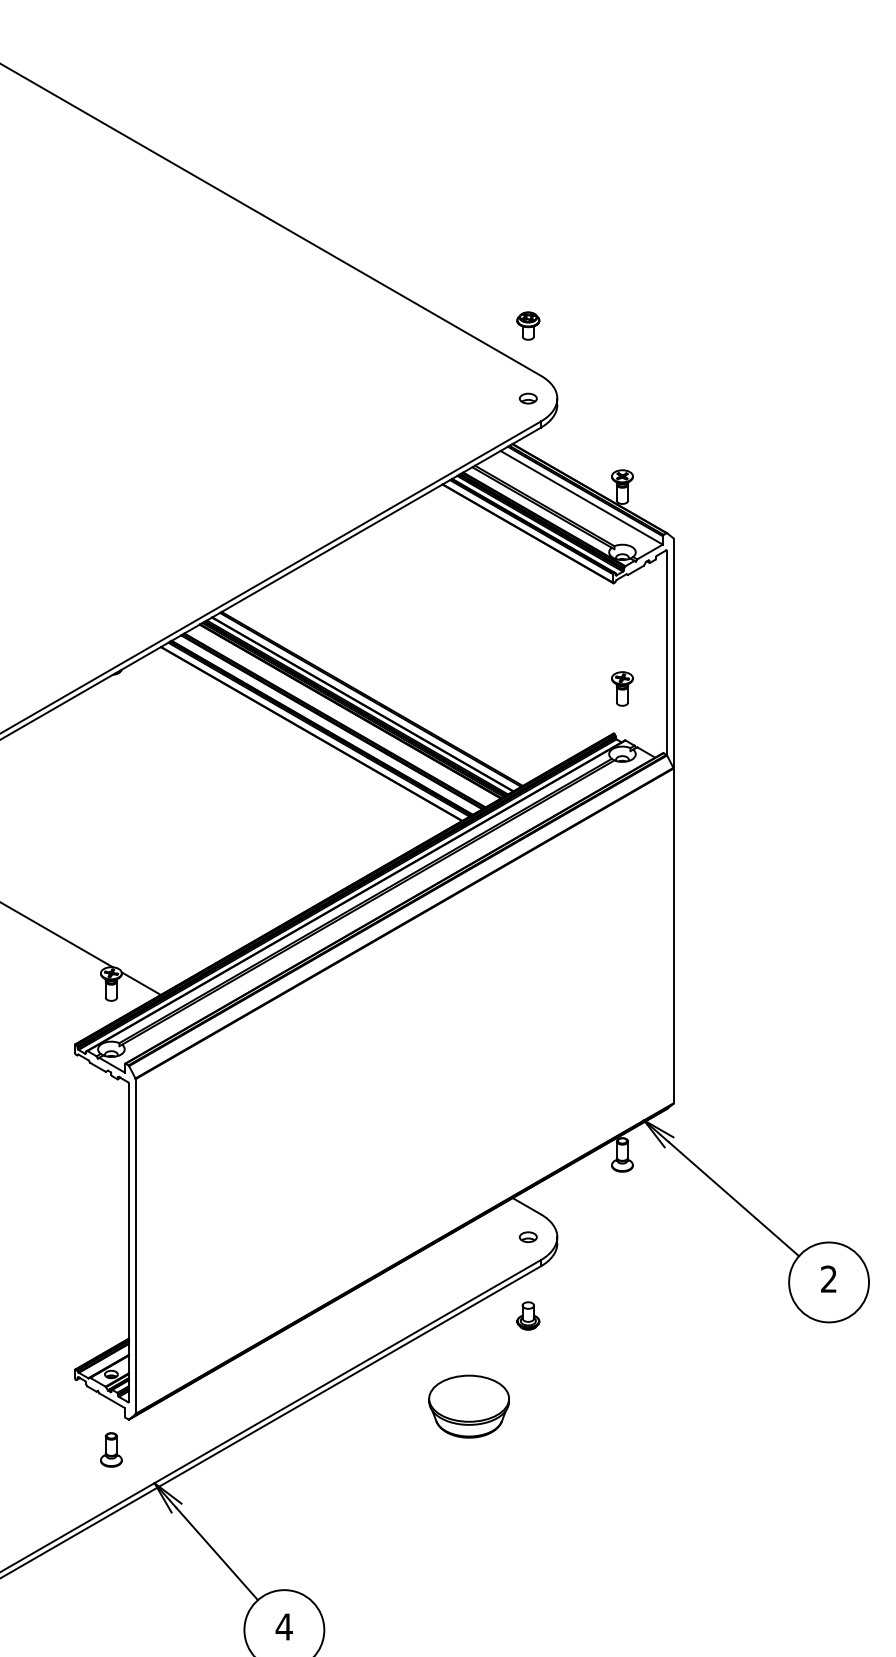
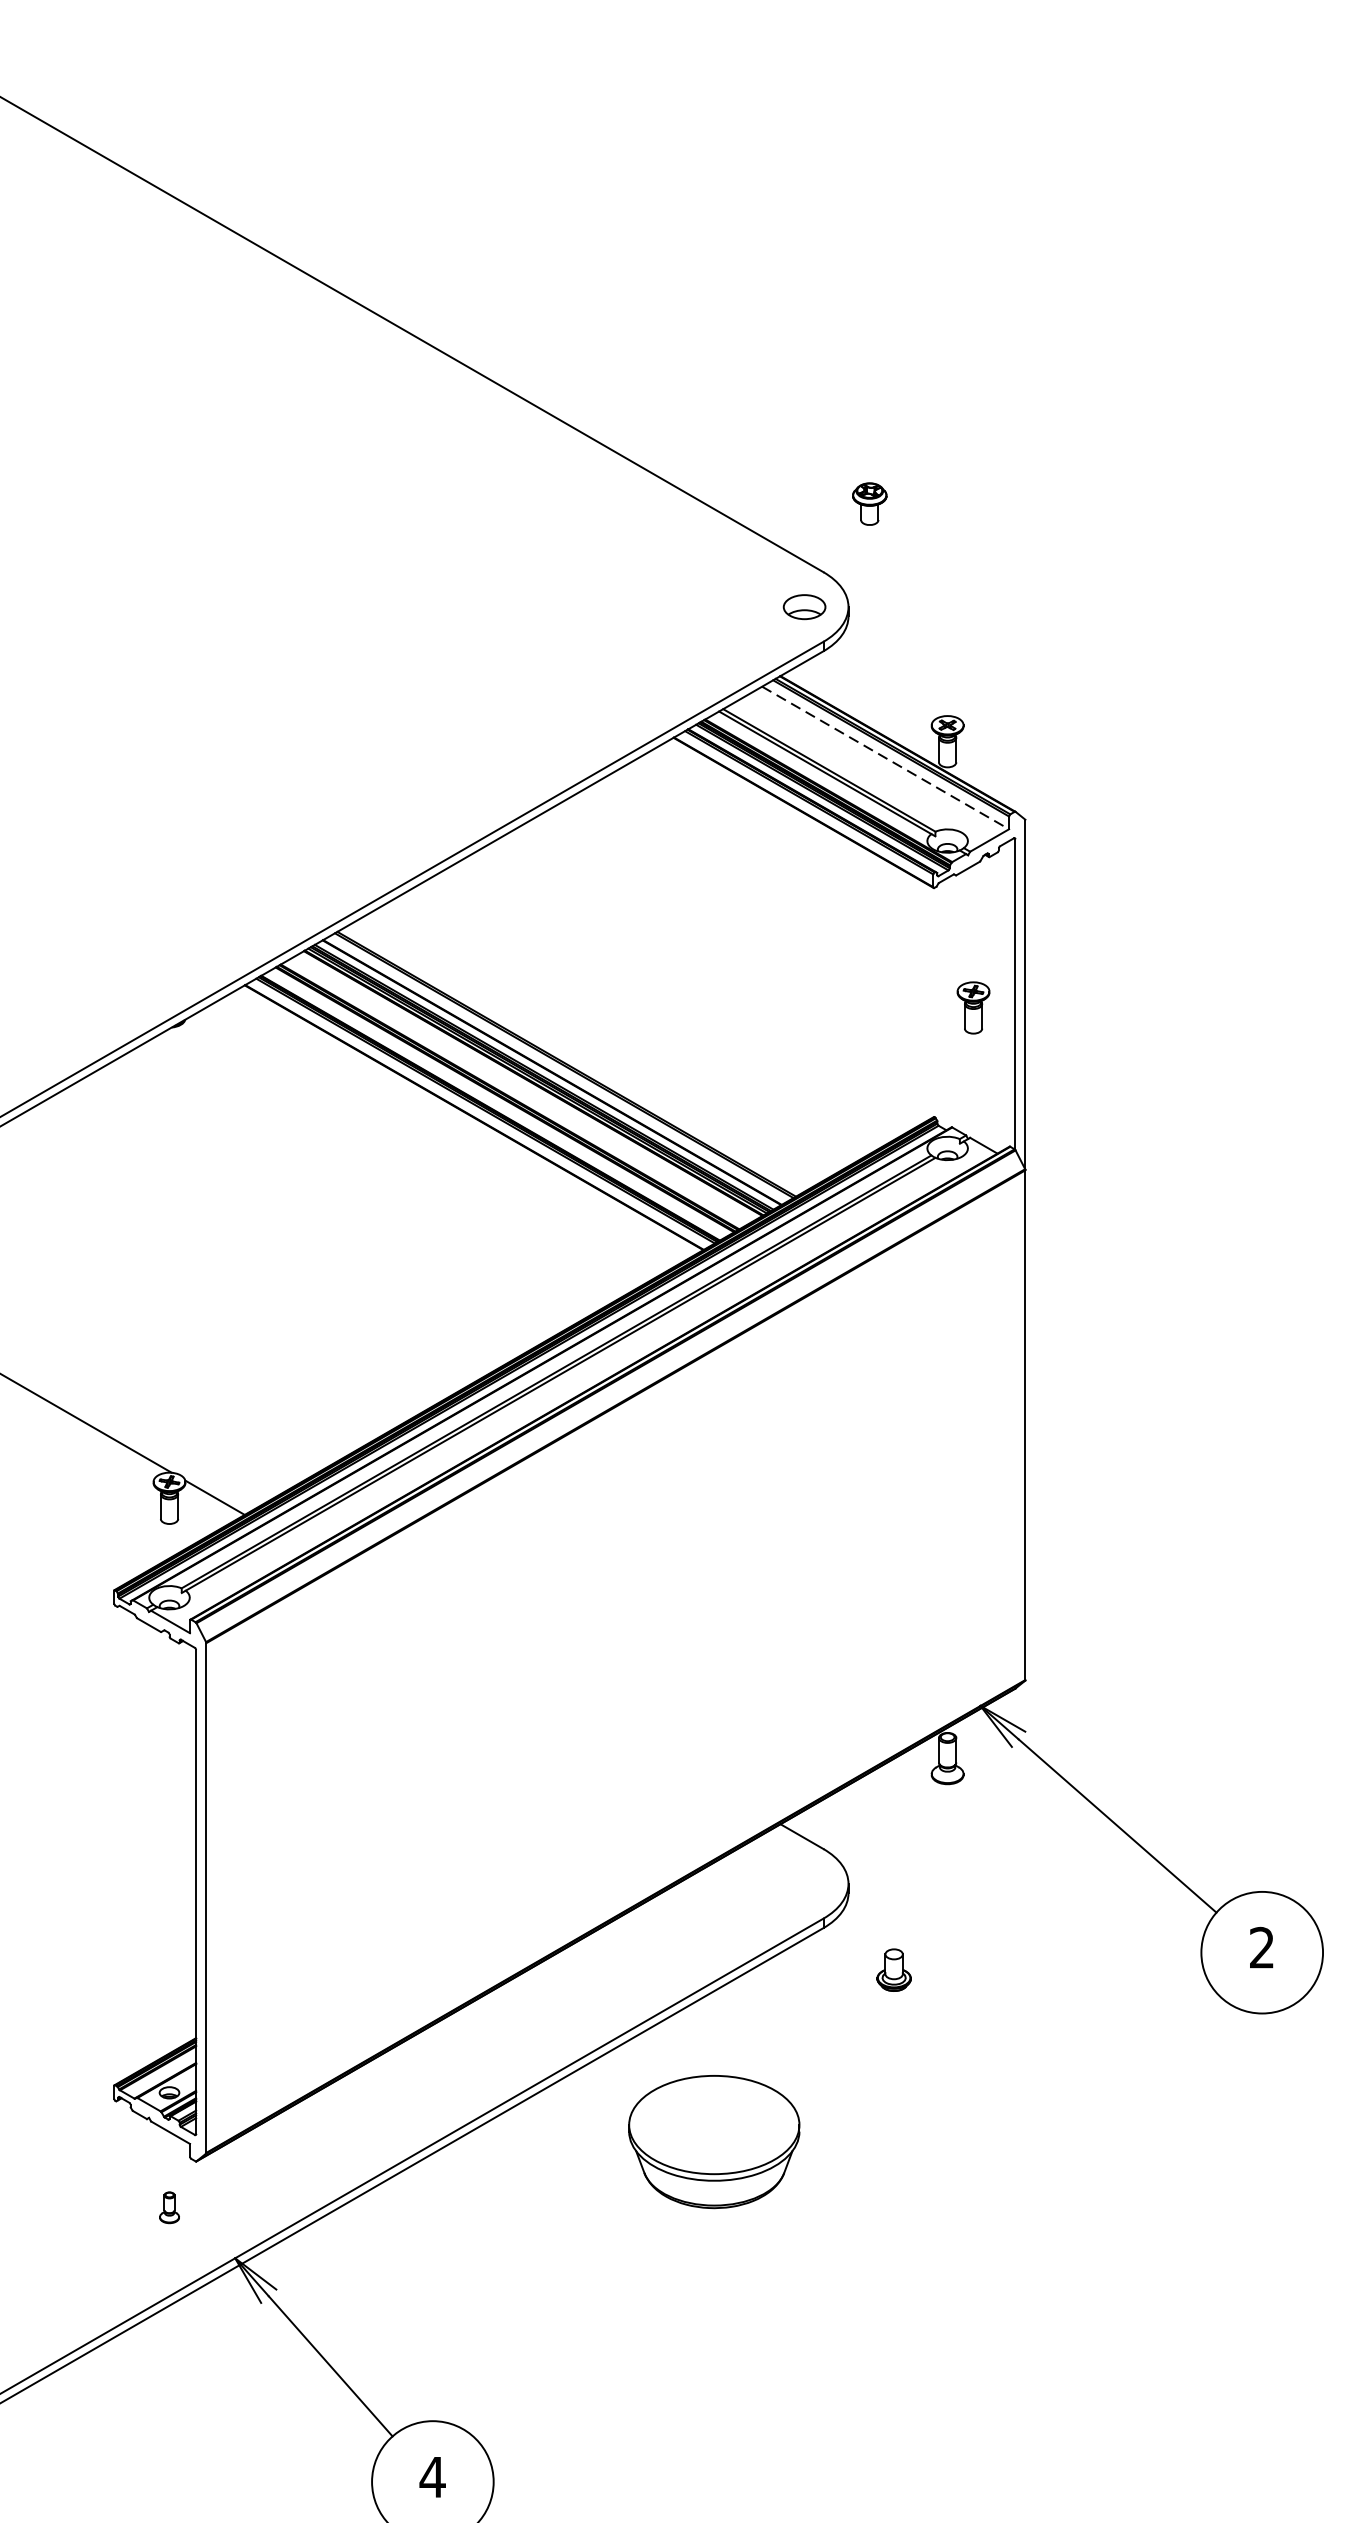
part: (528, 325) -> (870, 503), moved
part: (527, 398) -> (803, 606), size x1.6
line: (581, 497) -> (885, 757), solid -> dashed
part: (622, 688) -> (973, 1007), moved
part: (527, 1237) -> (803, 1884), removed
part: (528, 1315) -> (894, 1969), moved
part: (468, 1406) -> (713, 2141), size x1.4
part: (111, 1449) -> (169, 2207), size x0.6

